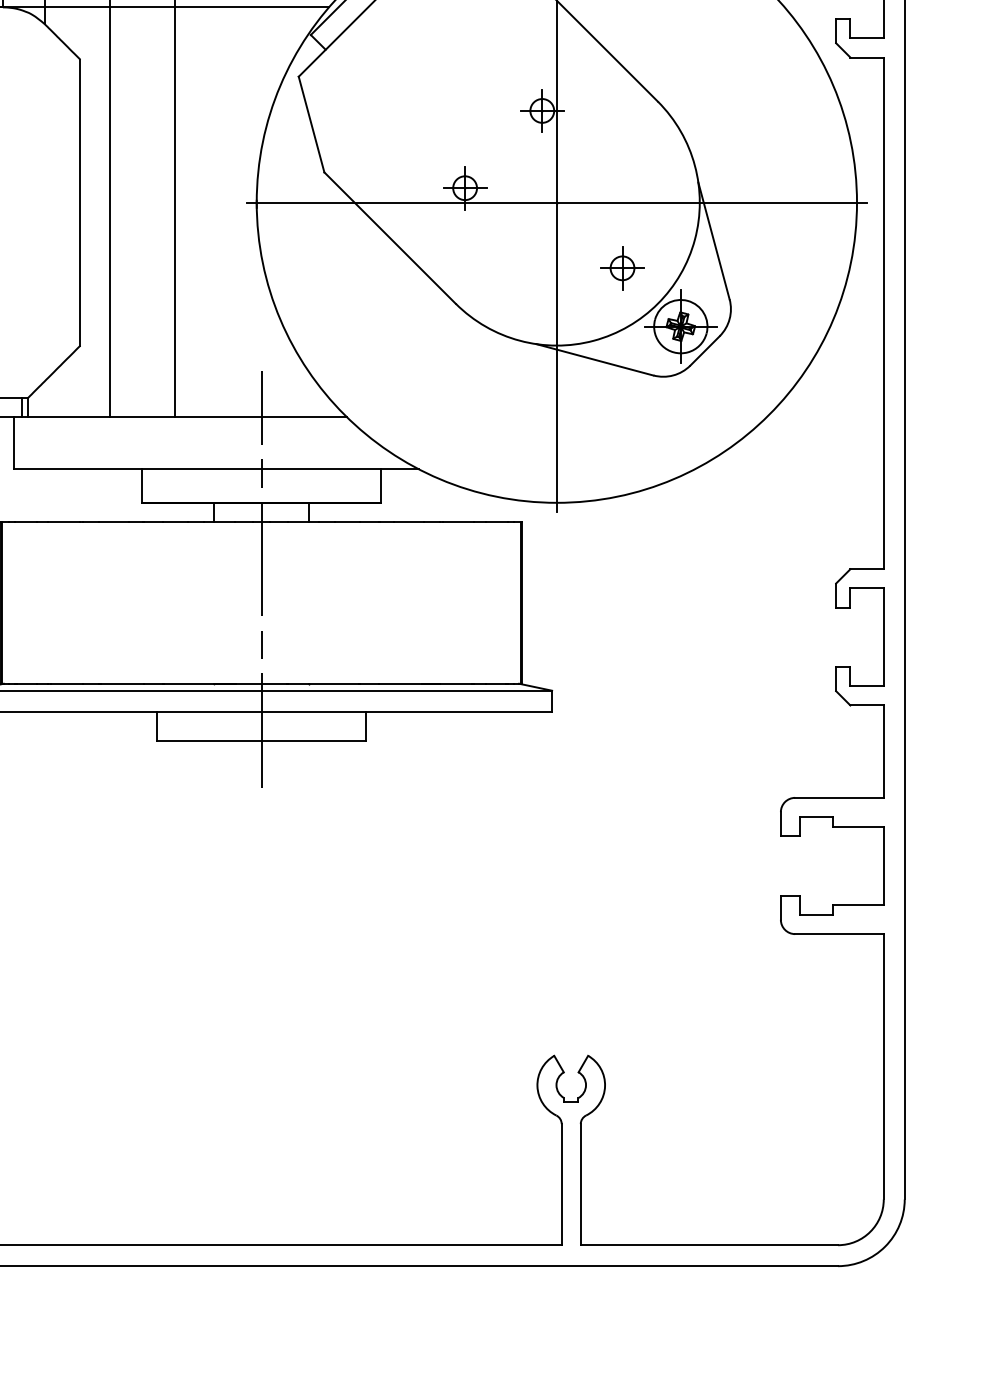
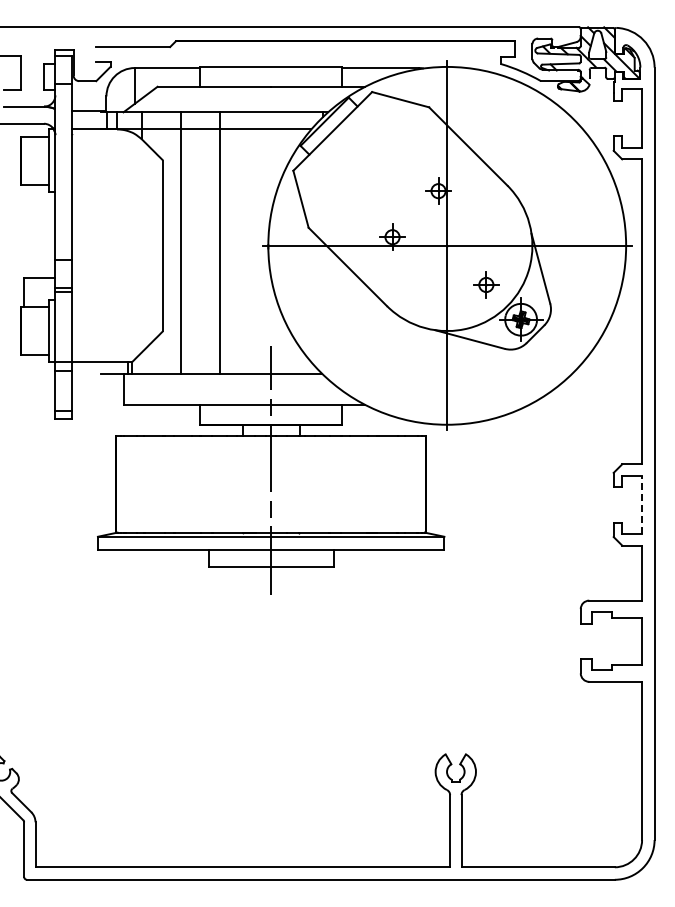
line: (884, 636) -> (642, 504), solid -> dashed

